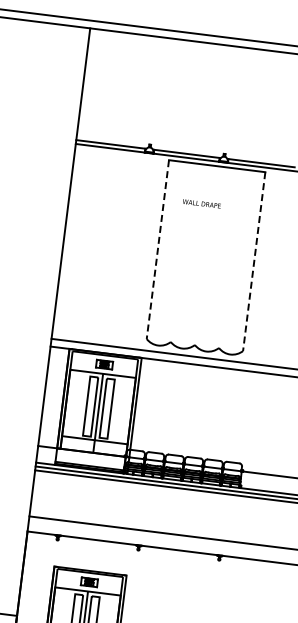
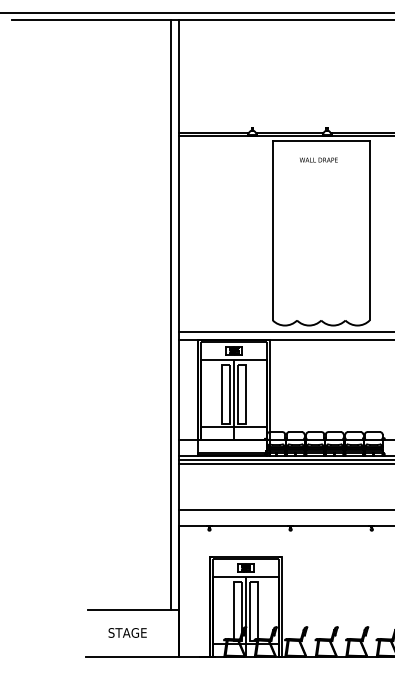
text: (201, 203) -> (318, 159), moved
line: (157, 249) -> (272, 230), dashed -> solid
line: (254, 261) -> (369, 230), dashed -> solid
line: (46, 321) -> (171, 315), added

